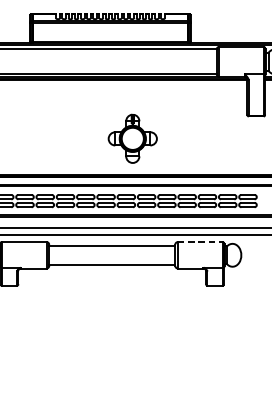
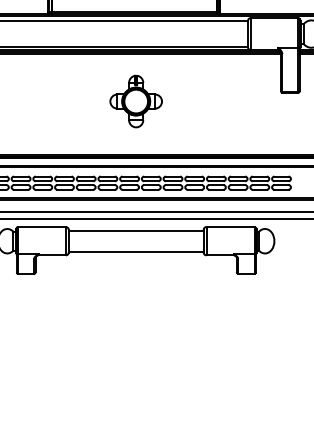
part: (132, 138) -> (135, 101), moved
line: (201, 242) -> (231, 227), dashed -> solid

